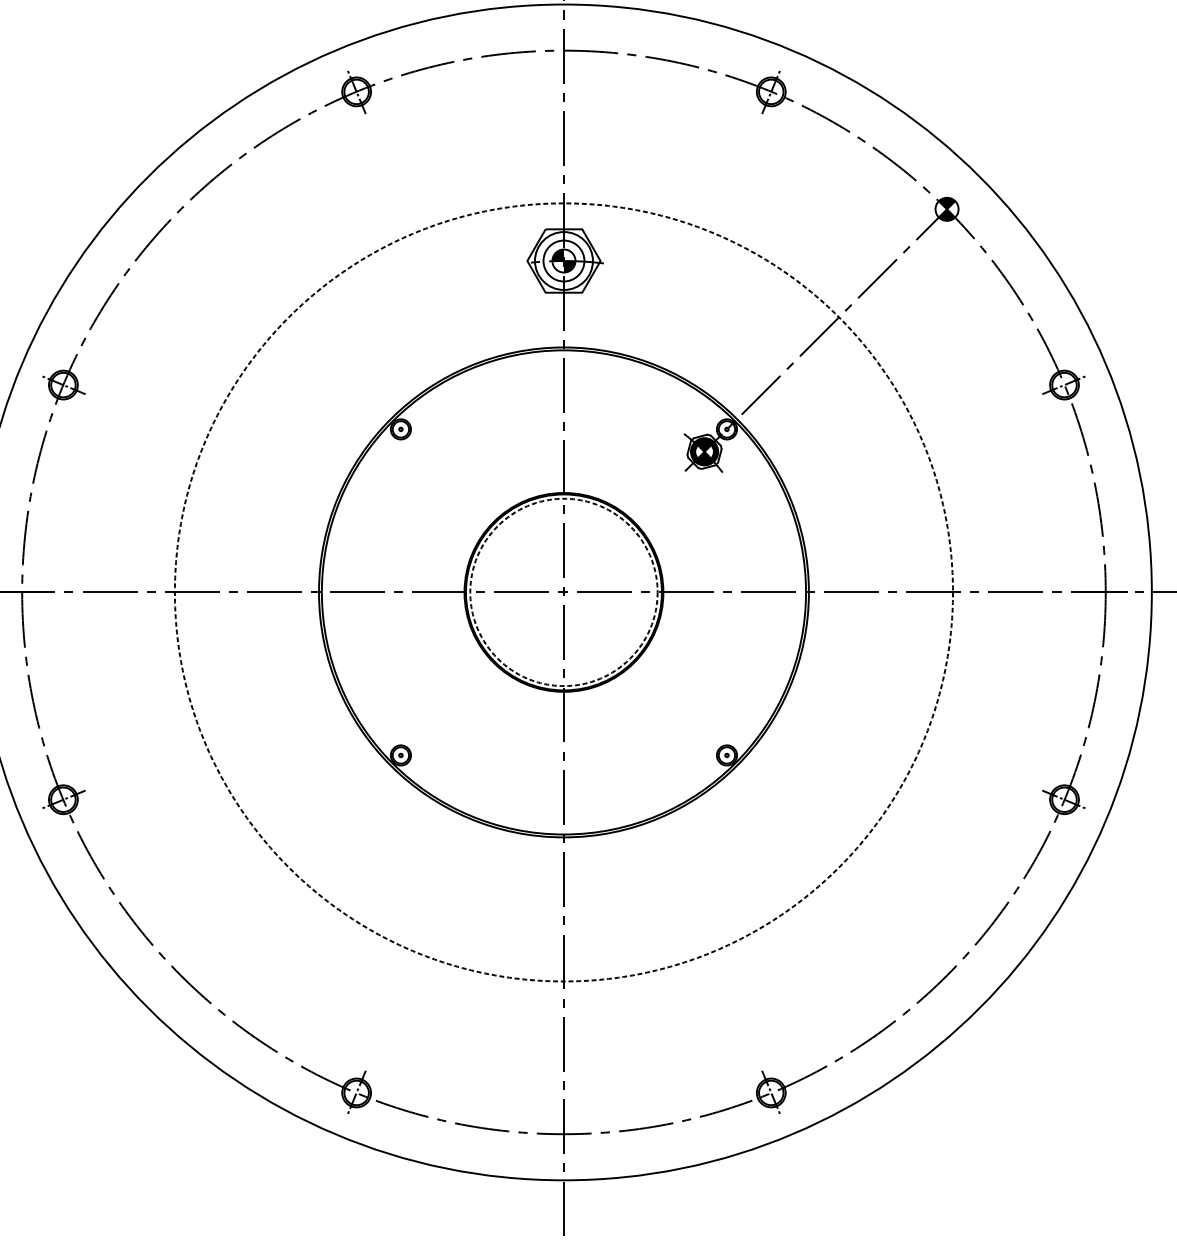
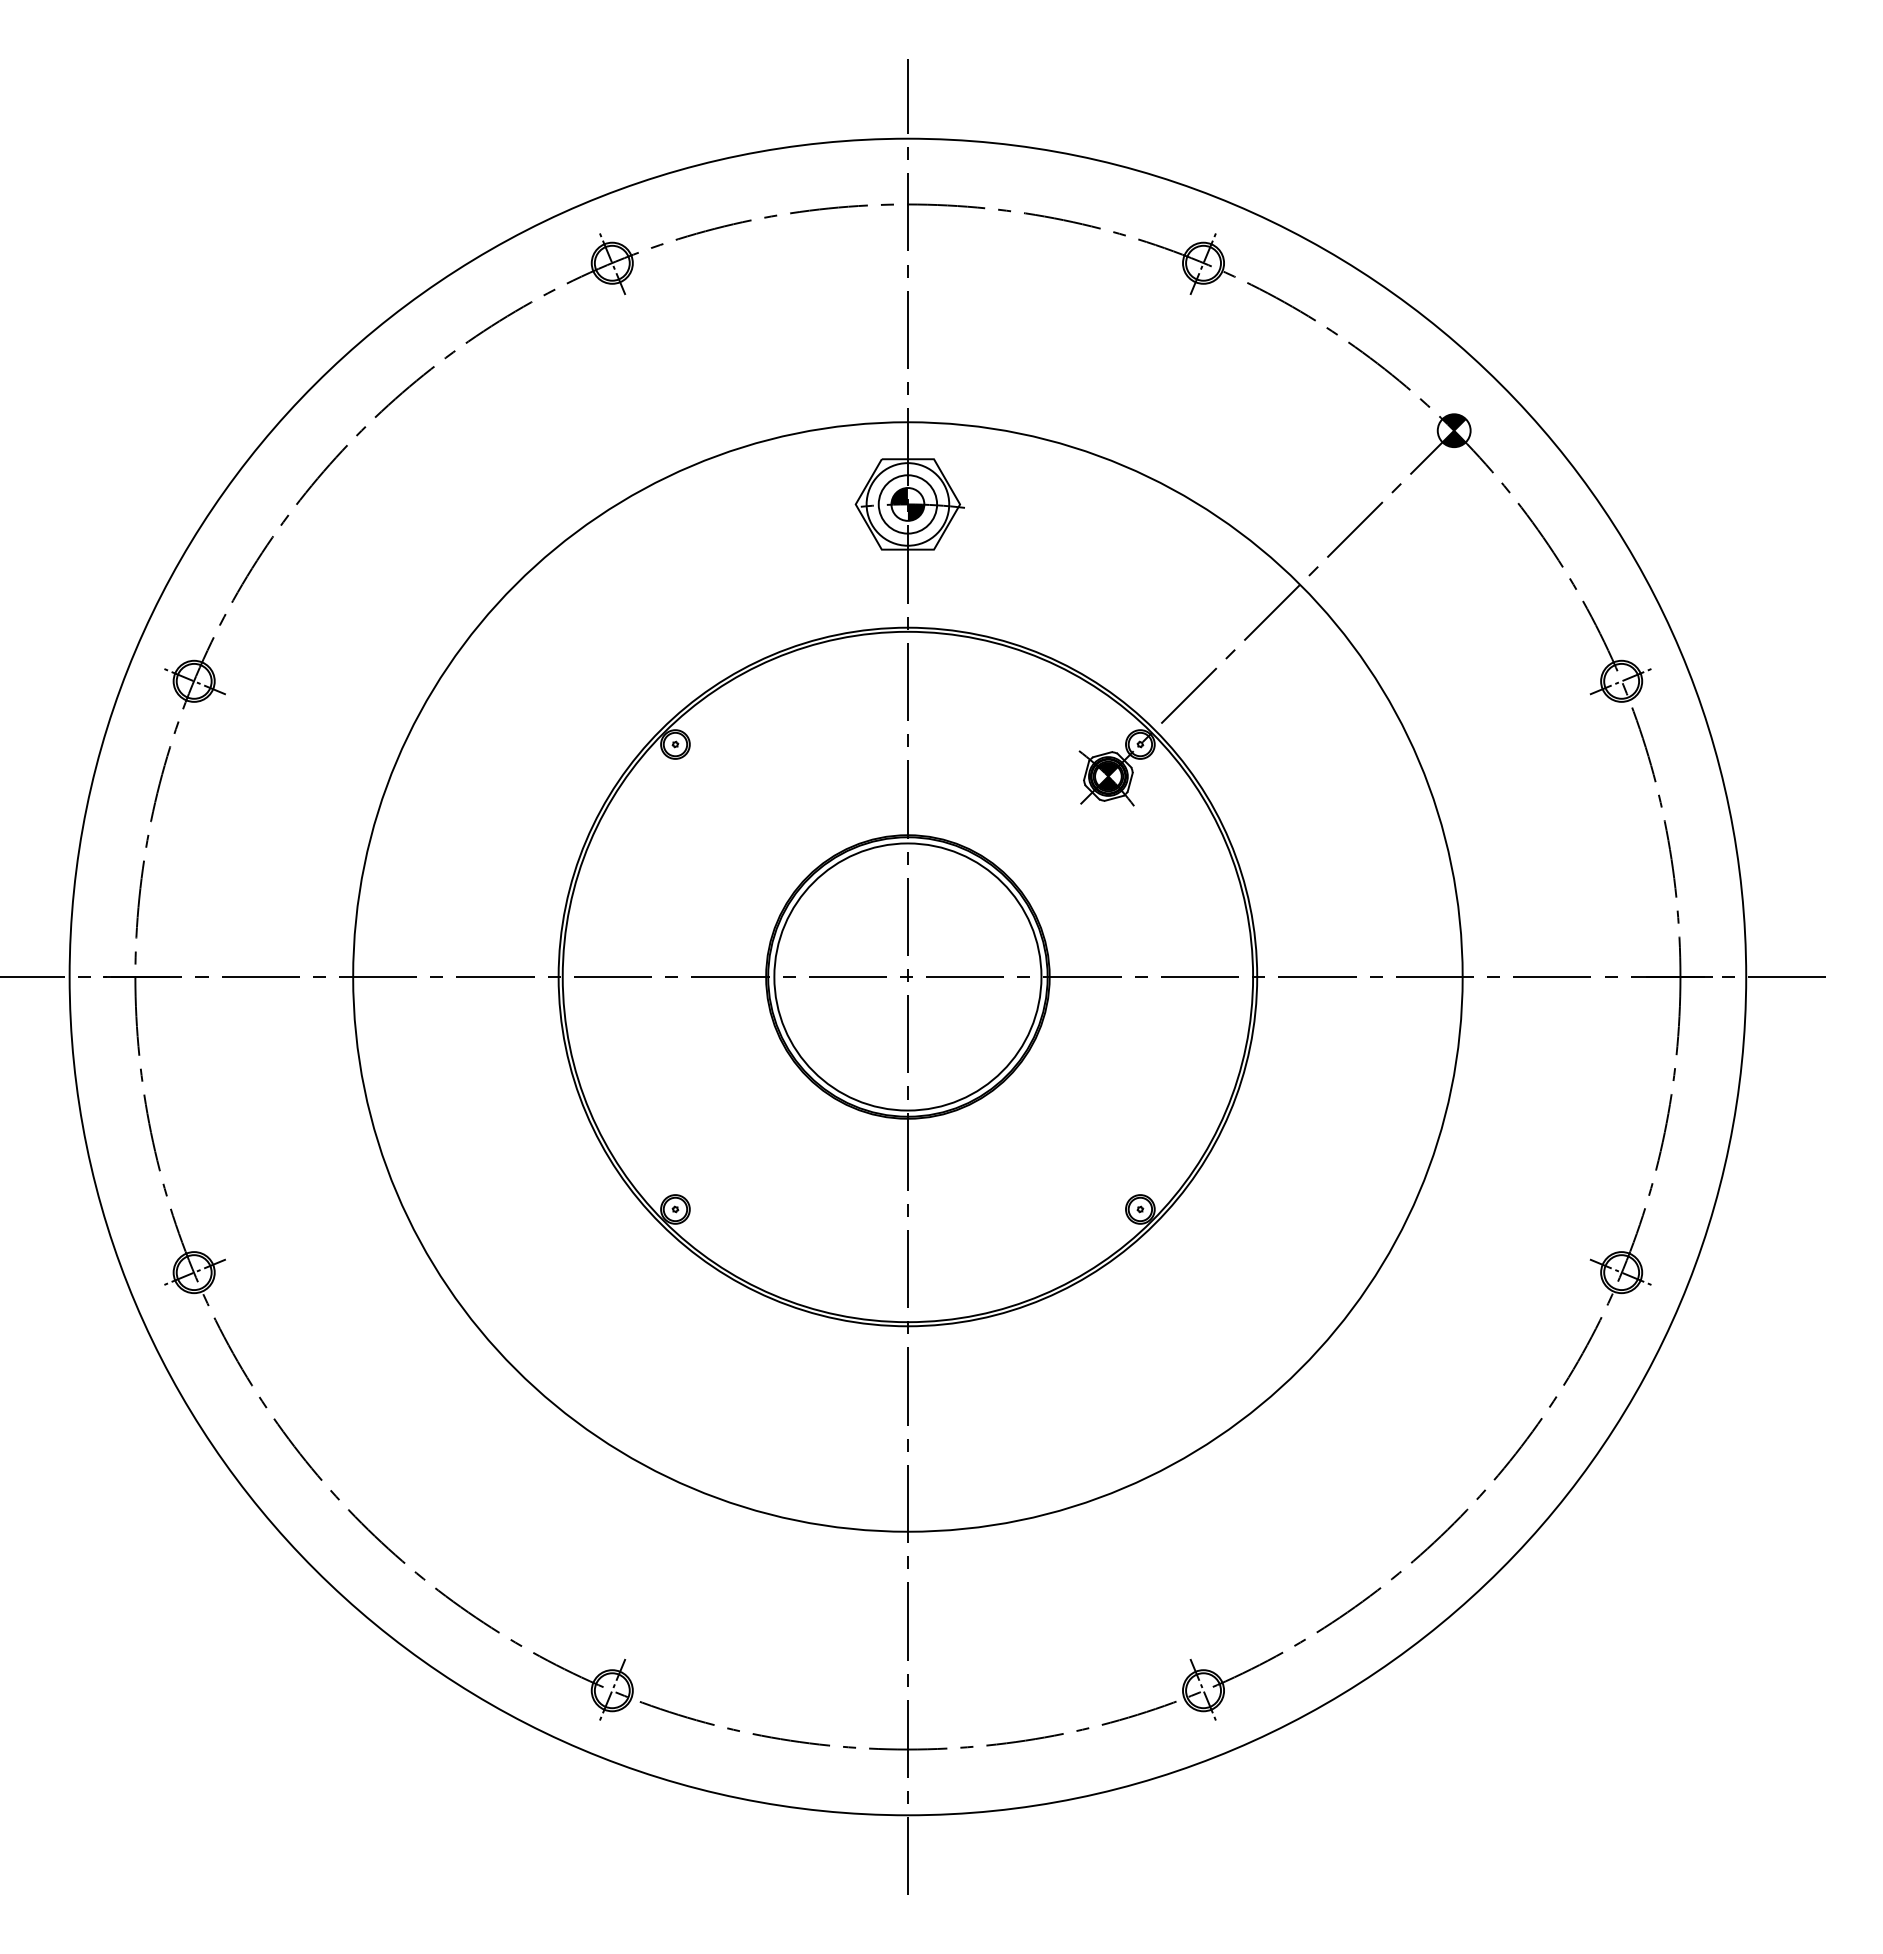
circle: (563, 592) -> (907, 976), dashed -> solid
circle: (563, 592) -> (907, 976), dashed -> solid

